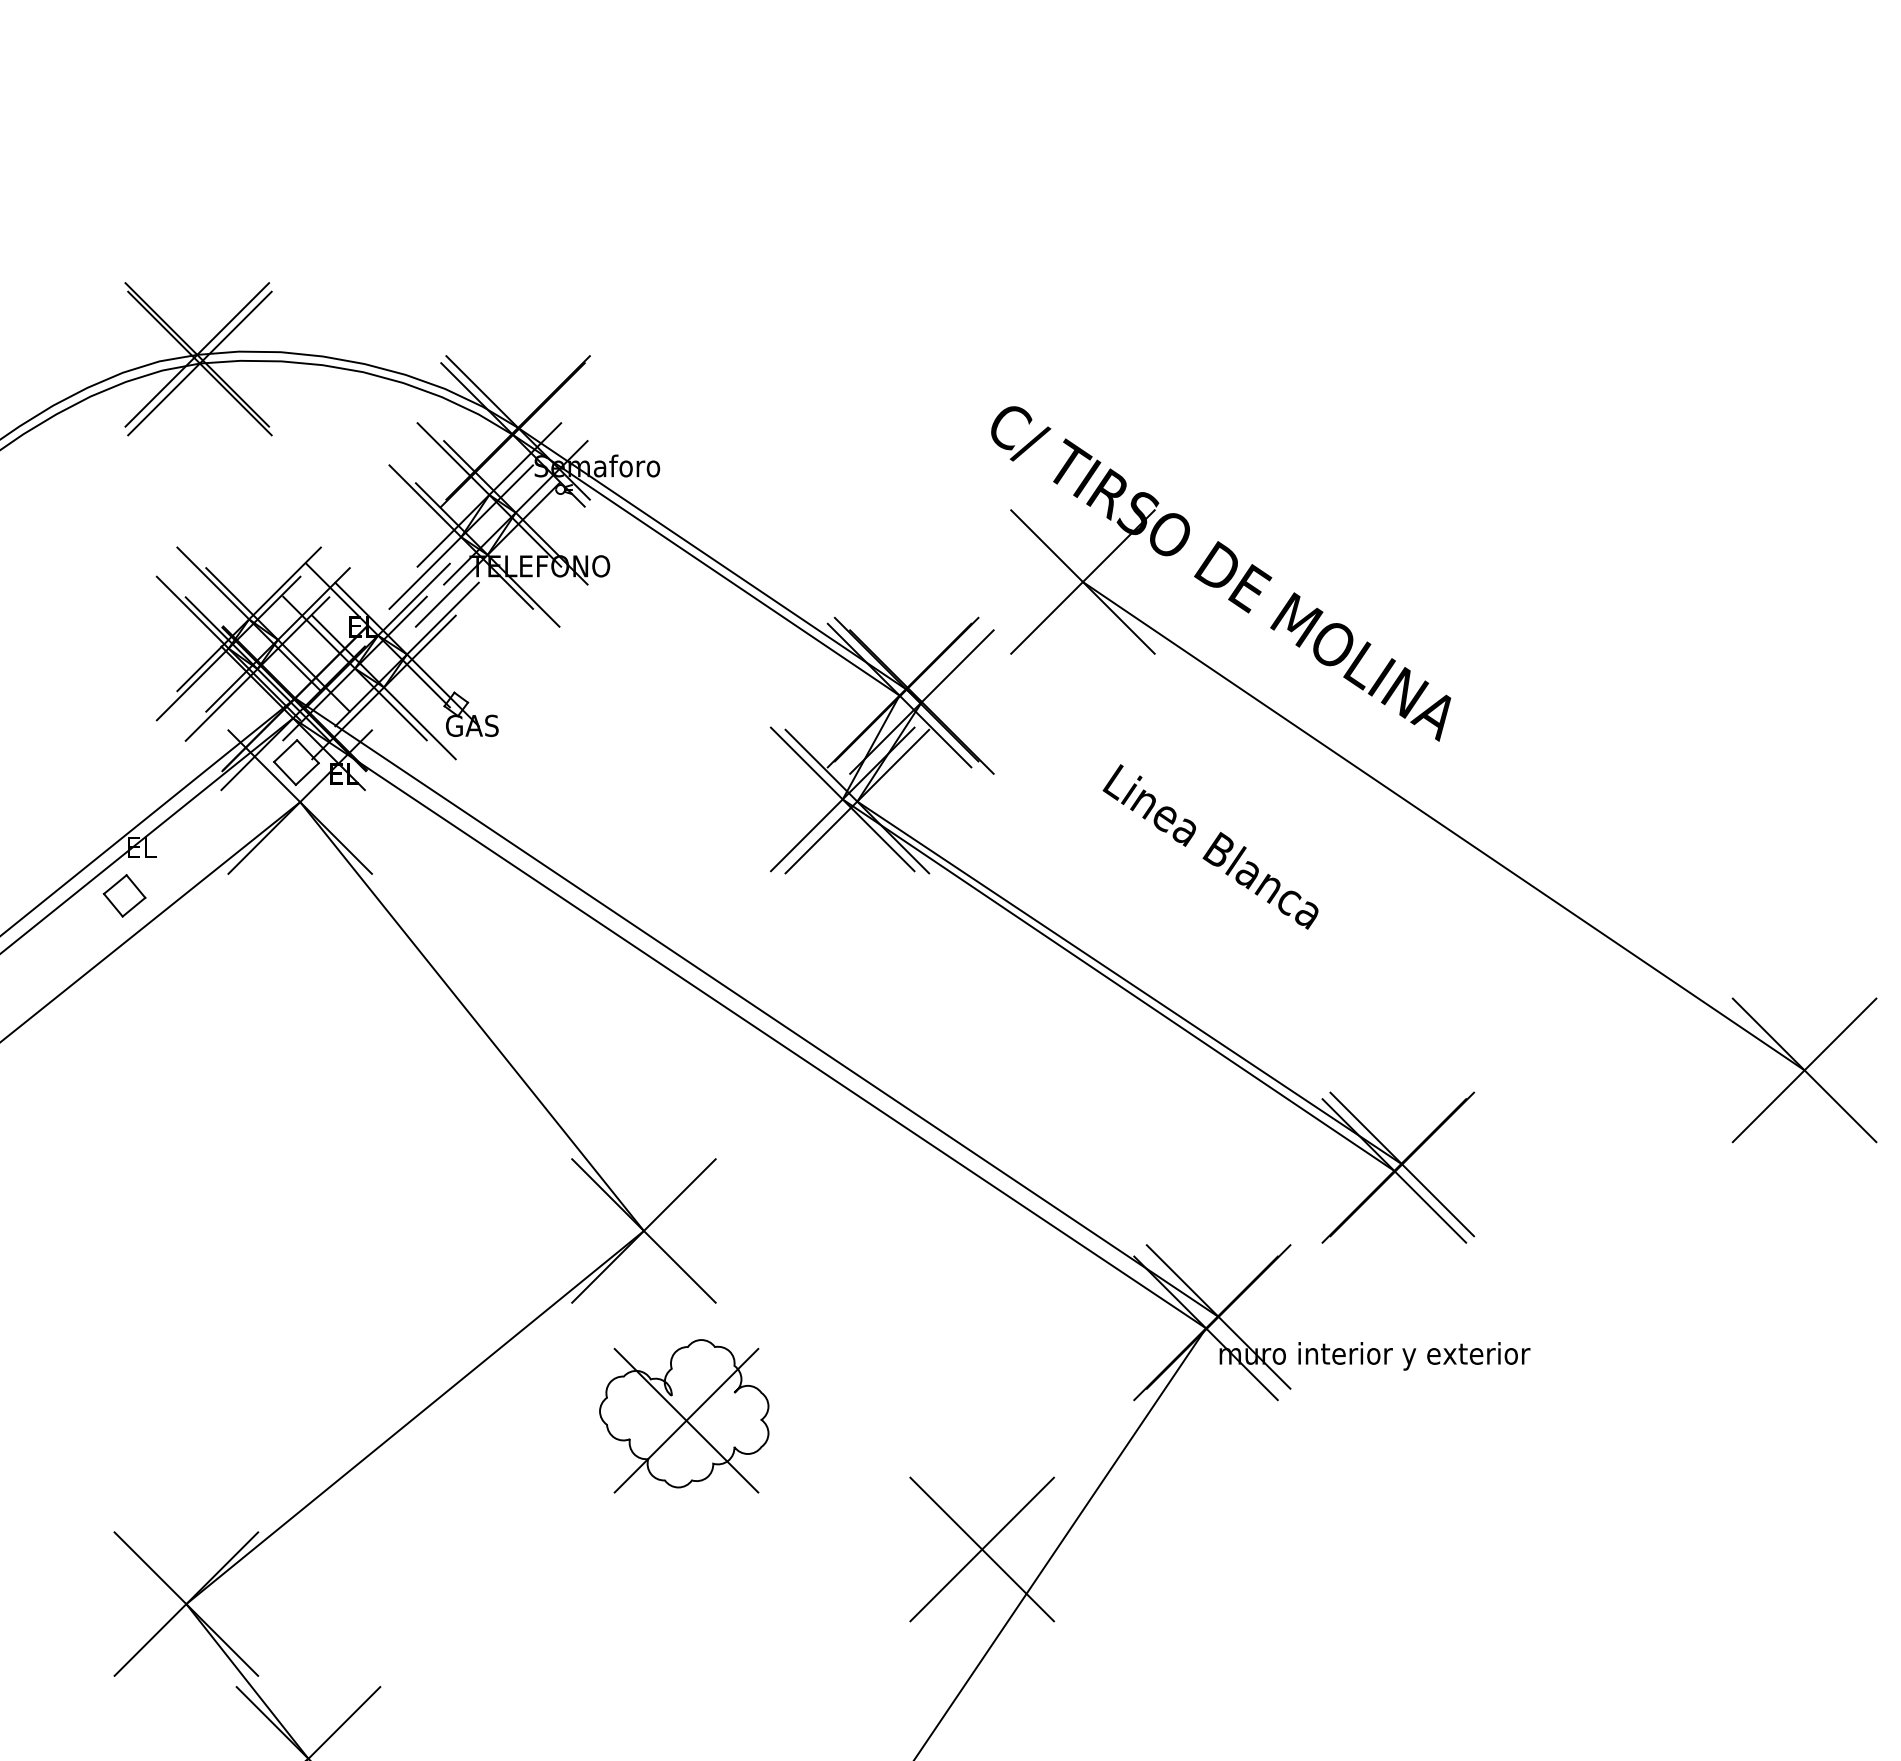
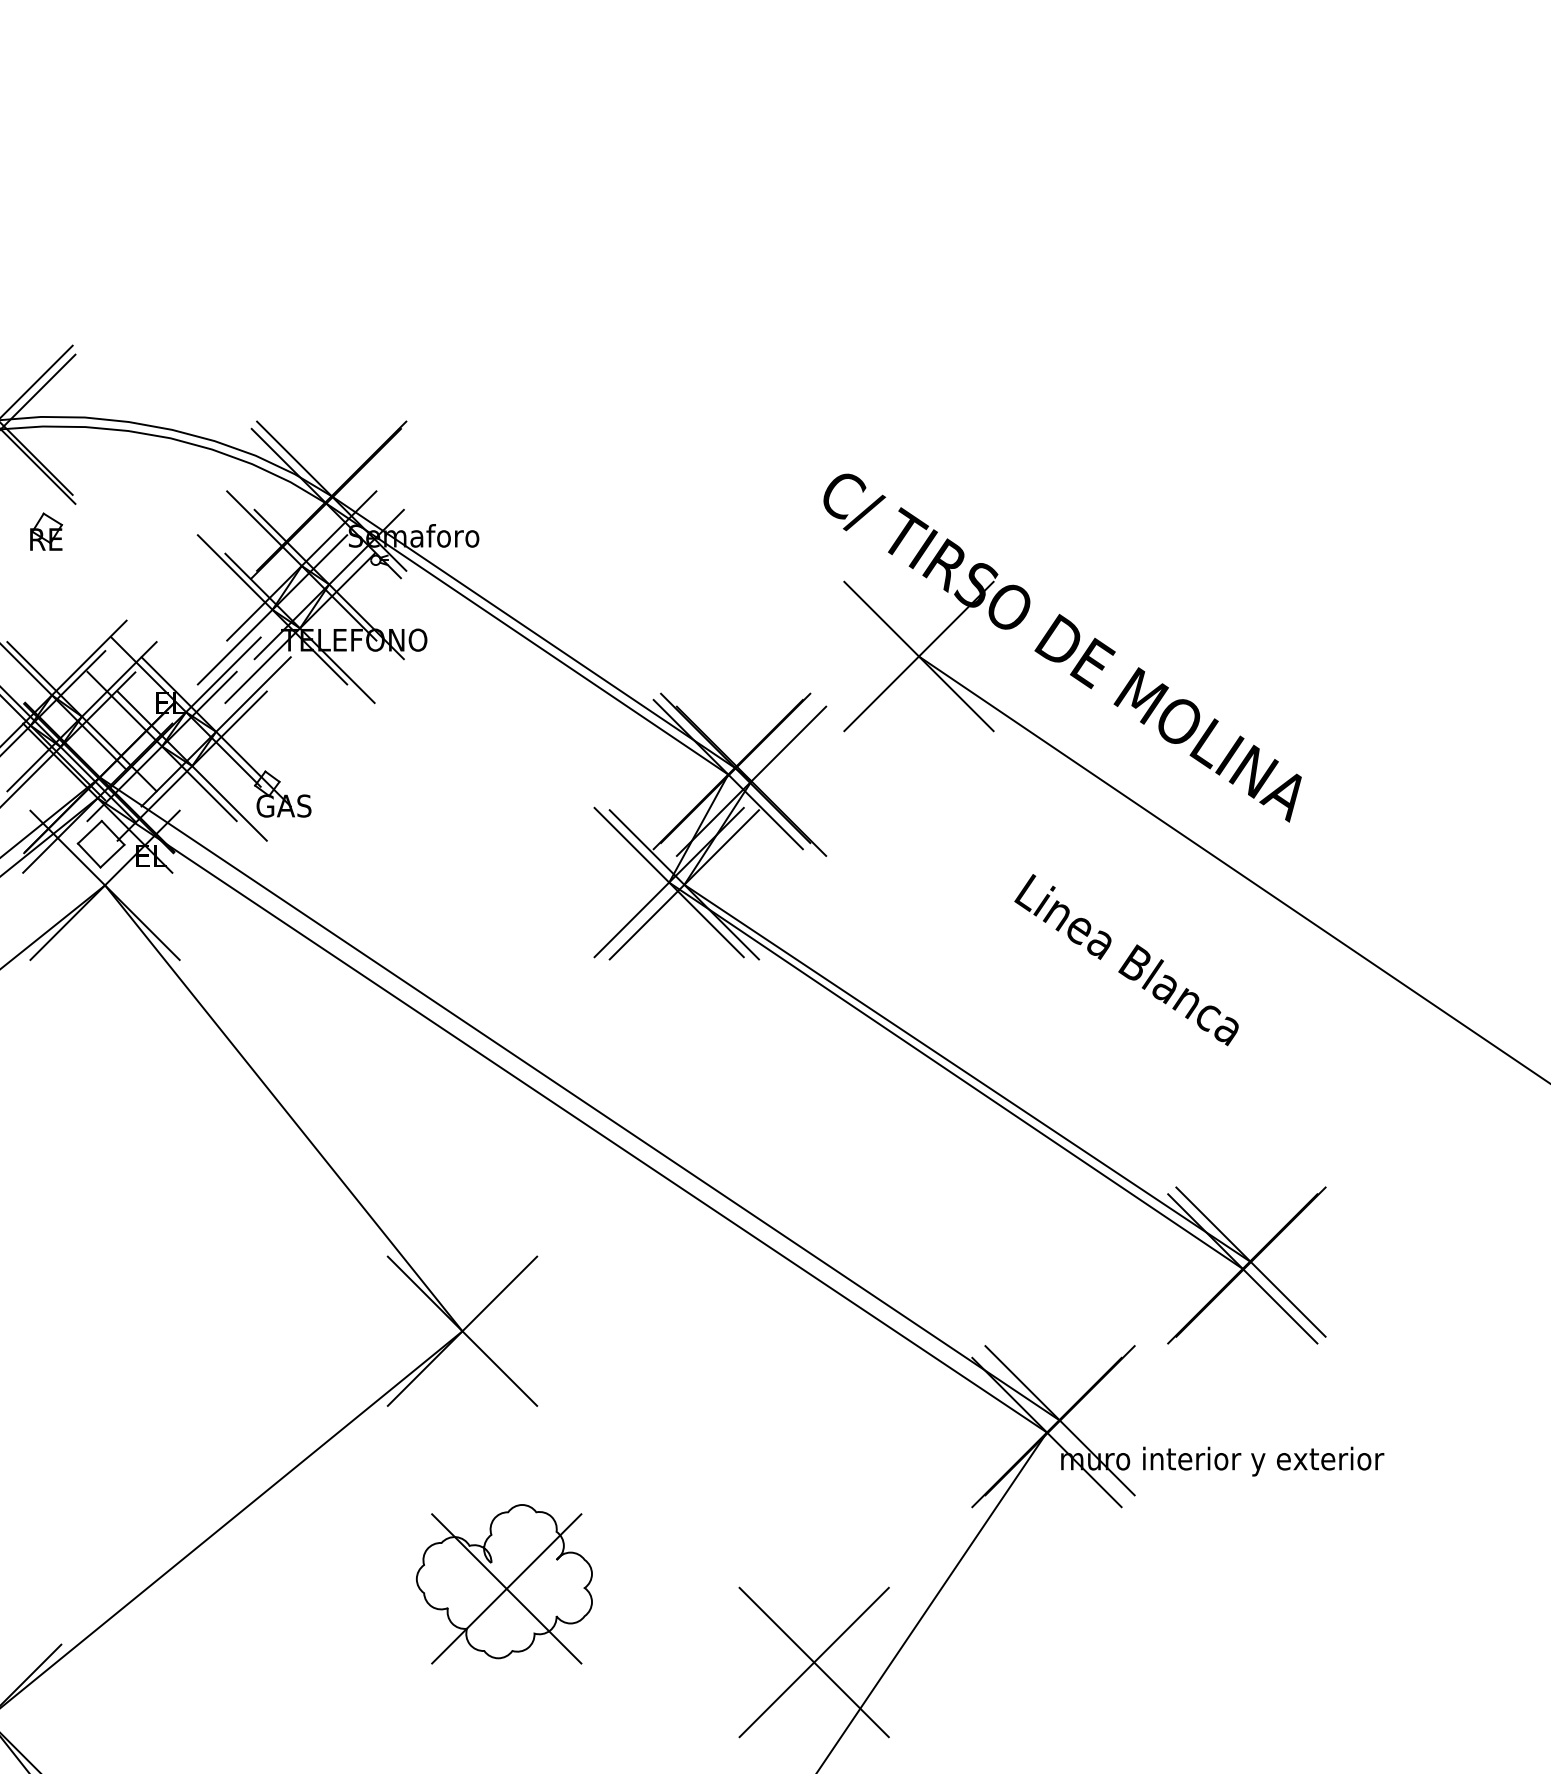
part: (243, 461) -> (46, 531), added
text: (1210, 846) -> (1126, 959), moved
part: (684, 1416) -> (504, 1584), moved

